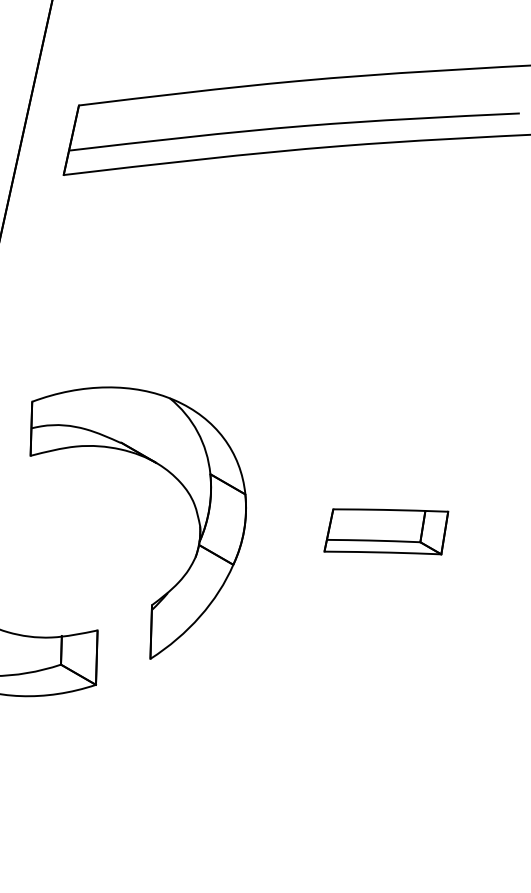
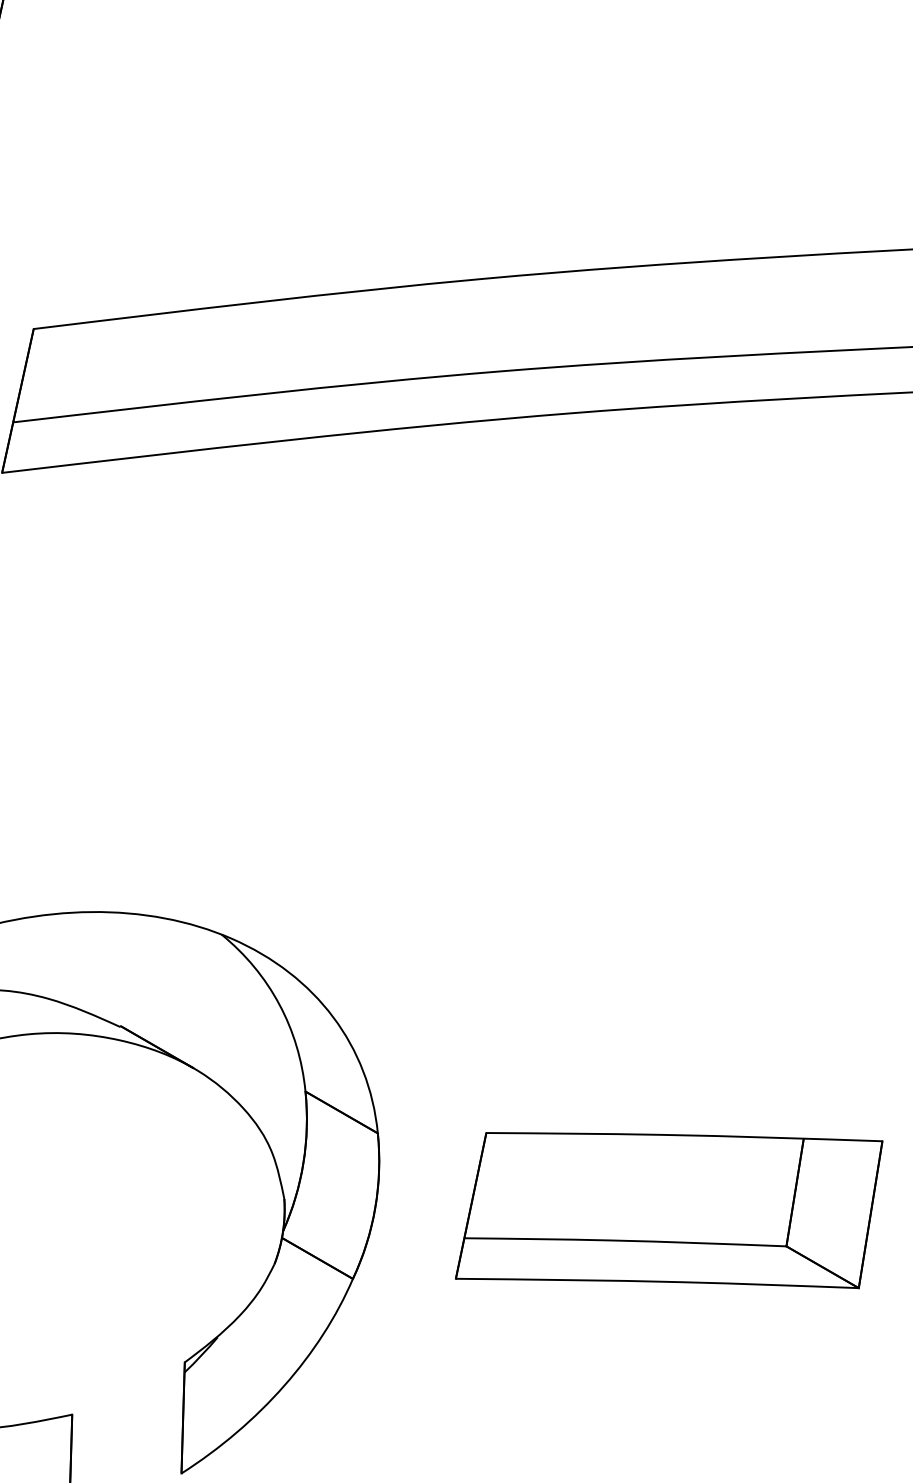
part: (386, 531) -> (669, 1210), size x1.67

